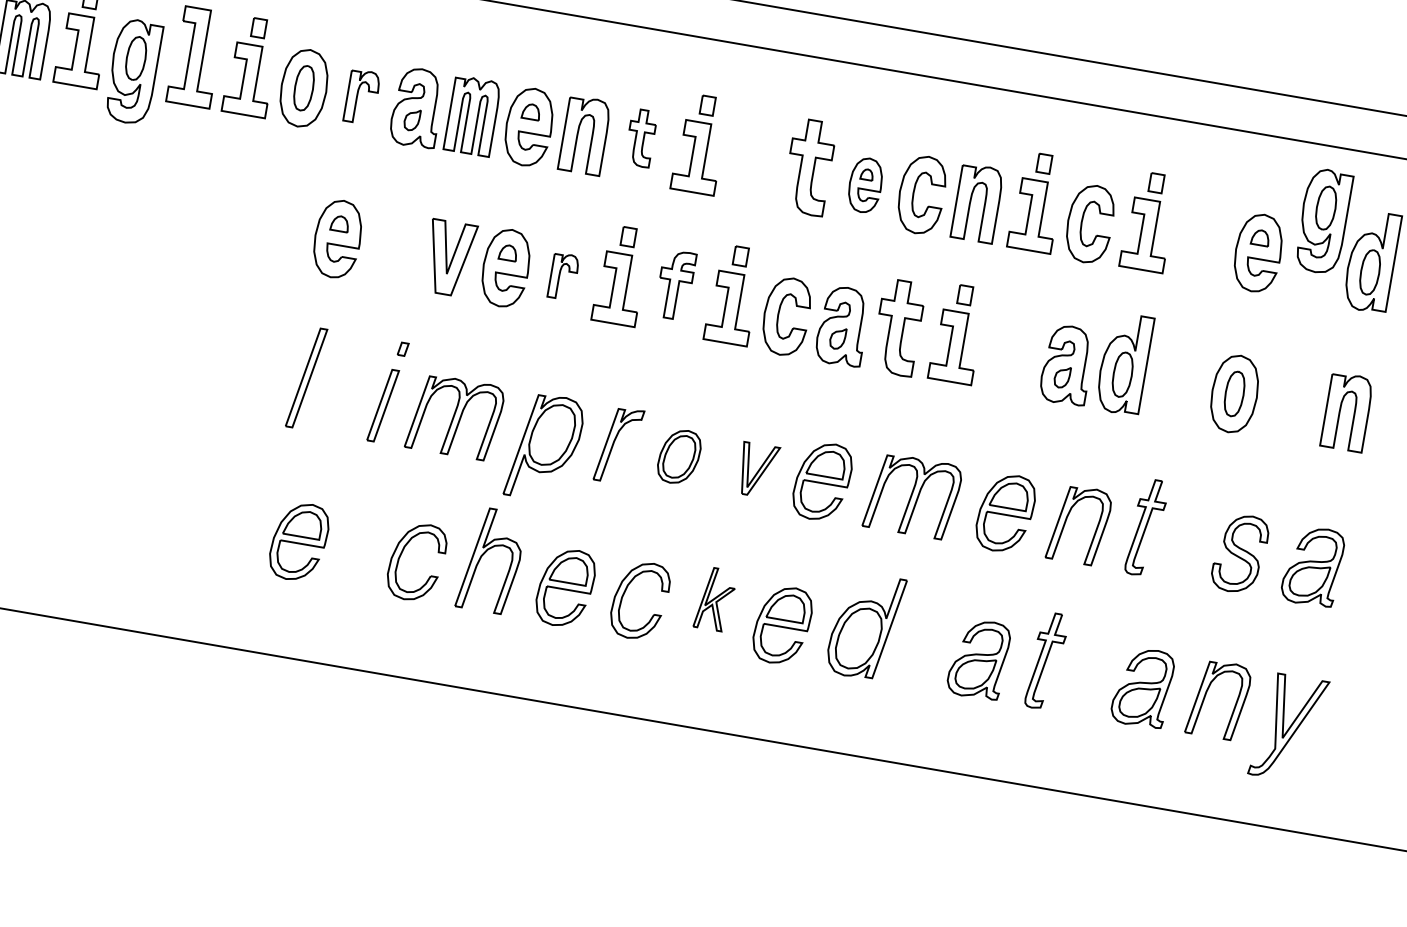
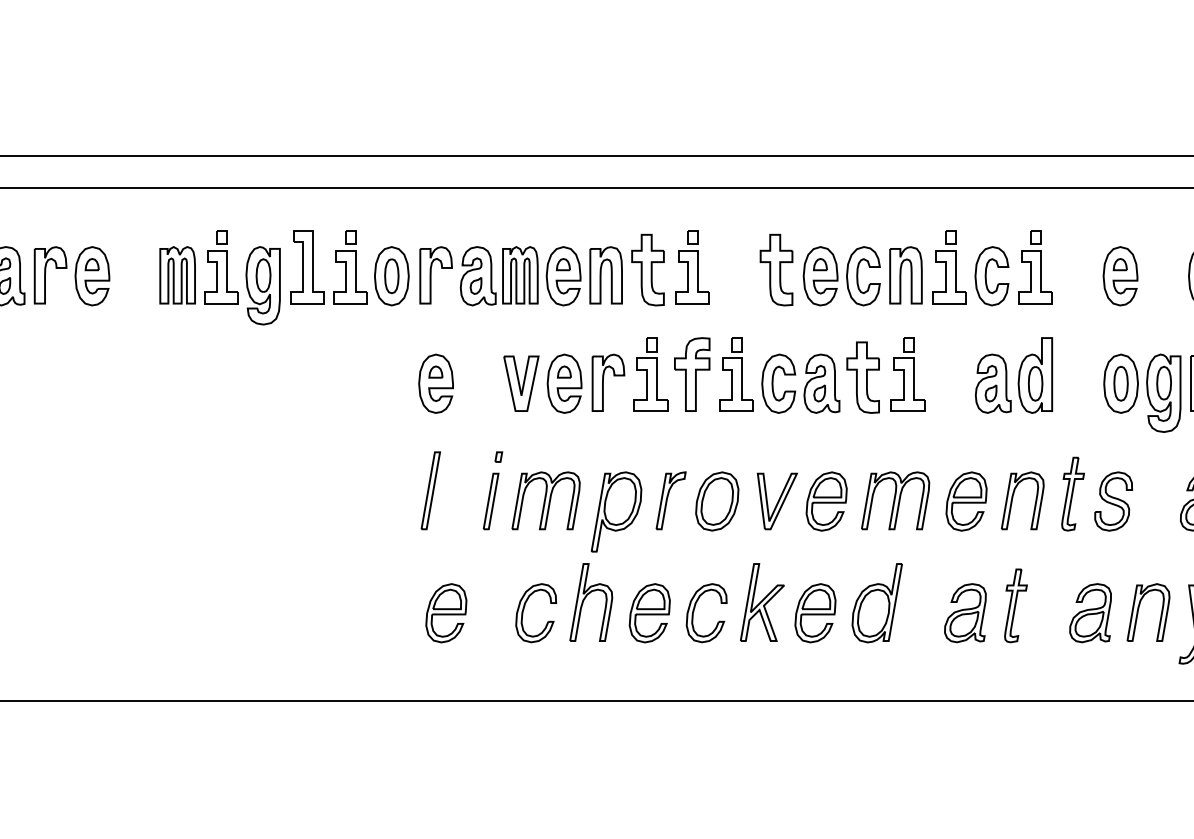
part: (361, 97) -> (435, 275), size x1.43
part: (640, 137) -> (647, 269), size x1.67
part: (865, 185) -> (820, 276), size x1.43
part: (1323, 220) -> (1163, 392), moved
part: (563, 276) -> (608, 382), size x1.67
part: (675, 284) -> (692, 374), size x1.43
part: (679, 456) -> (717, 501), size x1.43
part: (756, 470) -> (776, 501), size x1.43
part: (1240, 553) -> (1113, 501), moved
part: (715, 599) -> (762, 602), size x1.67

